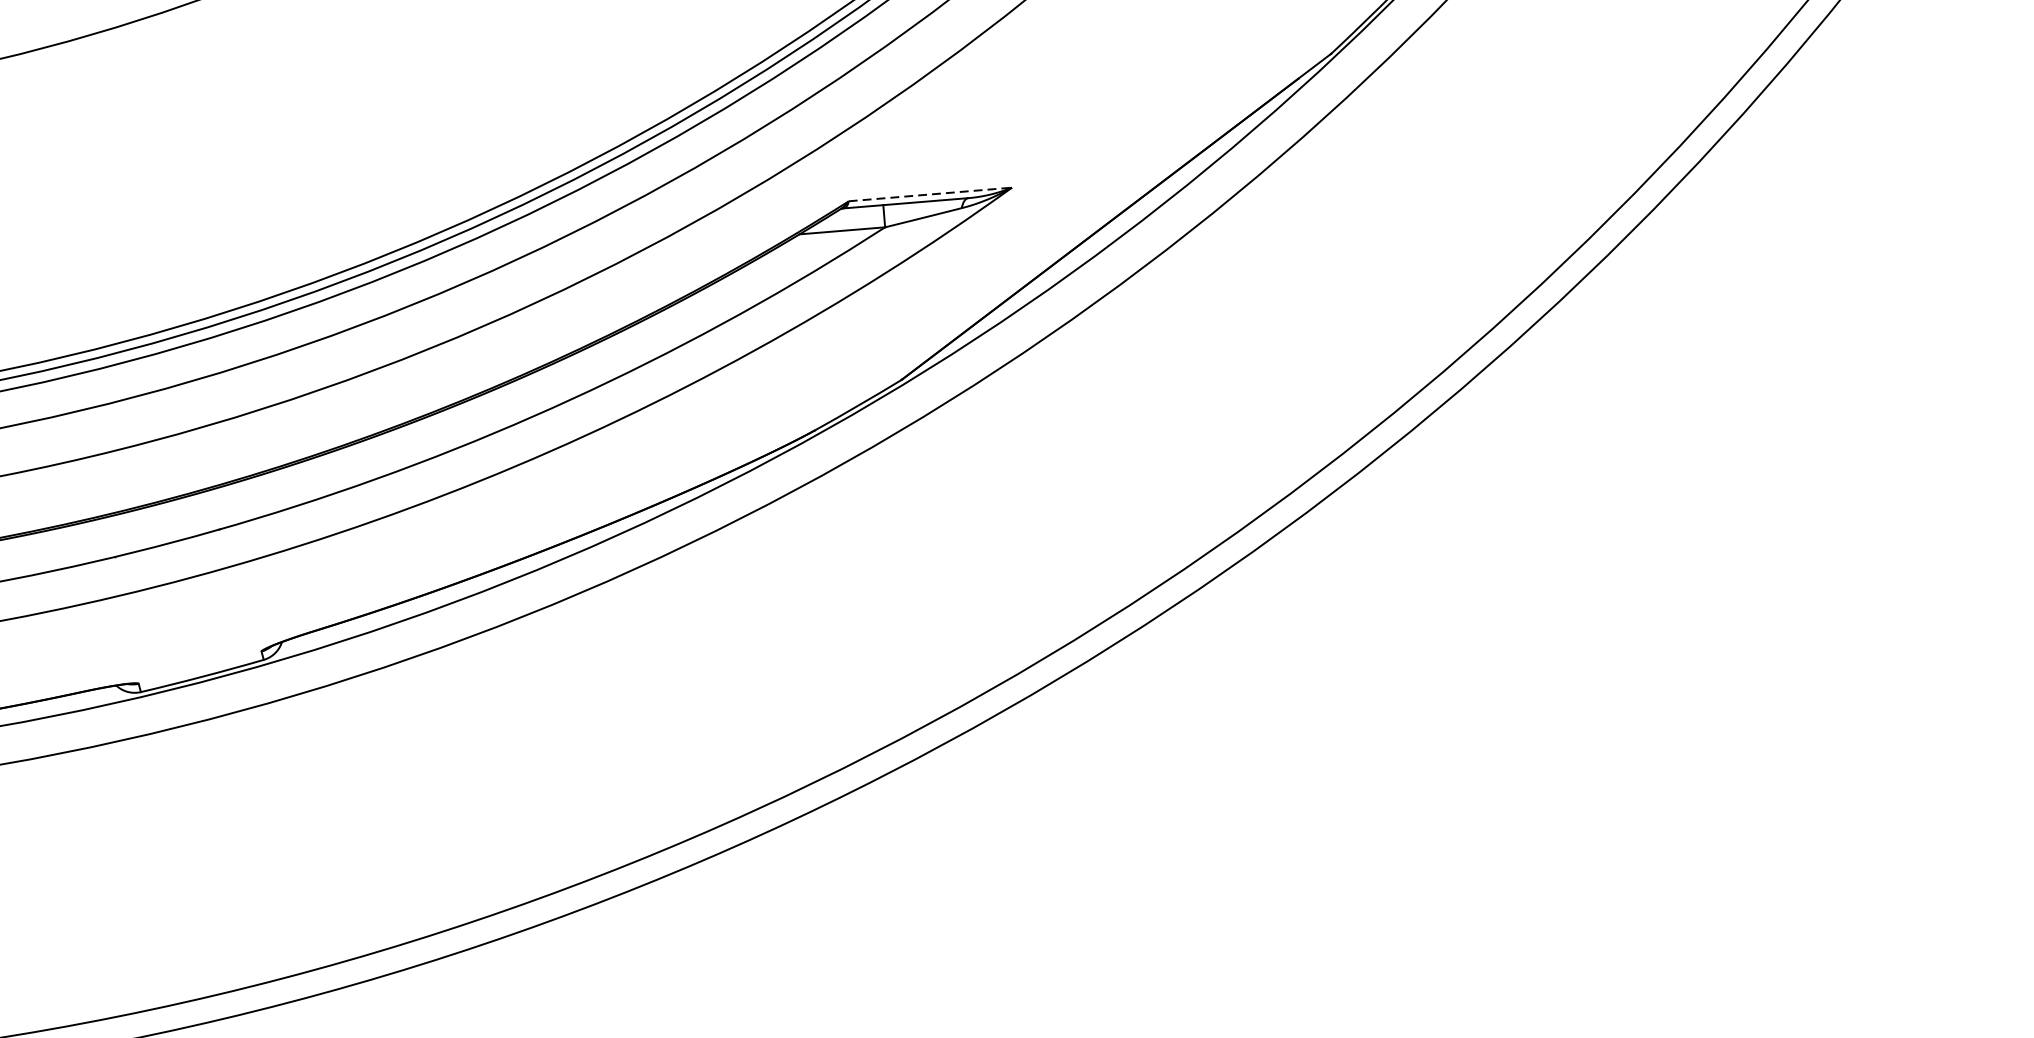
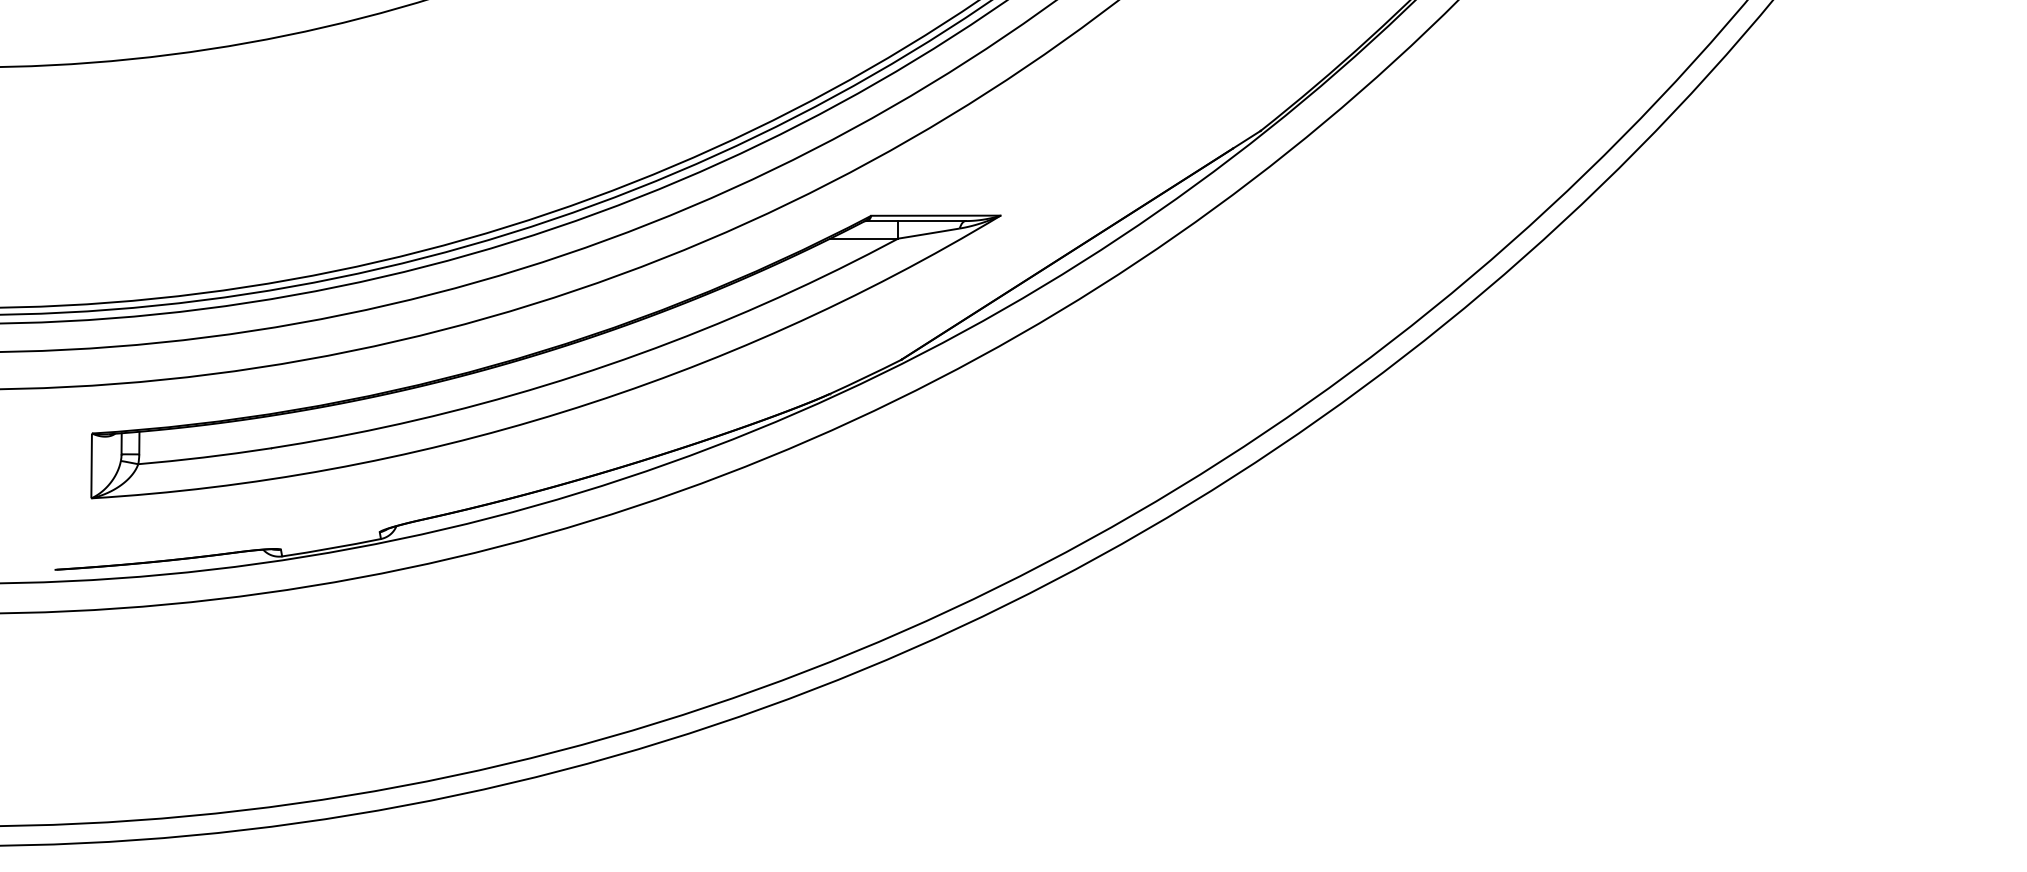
line: (931, 194) -> (936, 215), dashed -> solid

